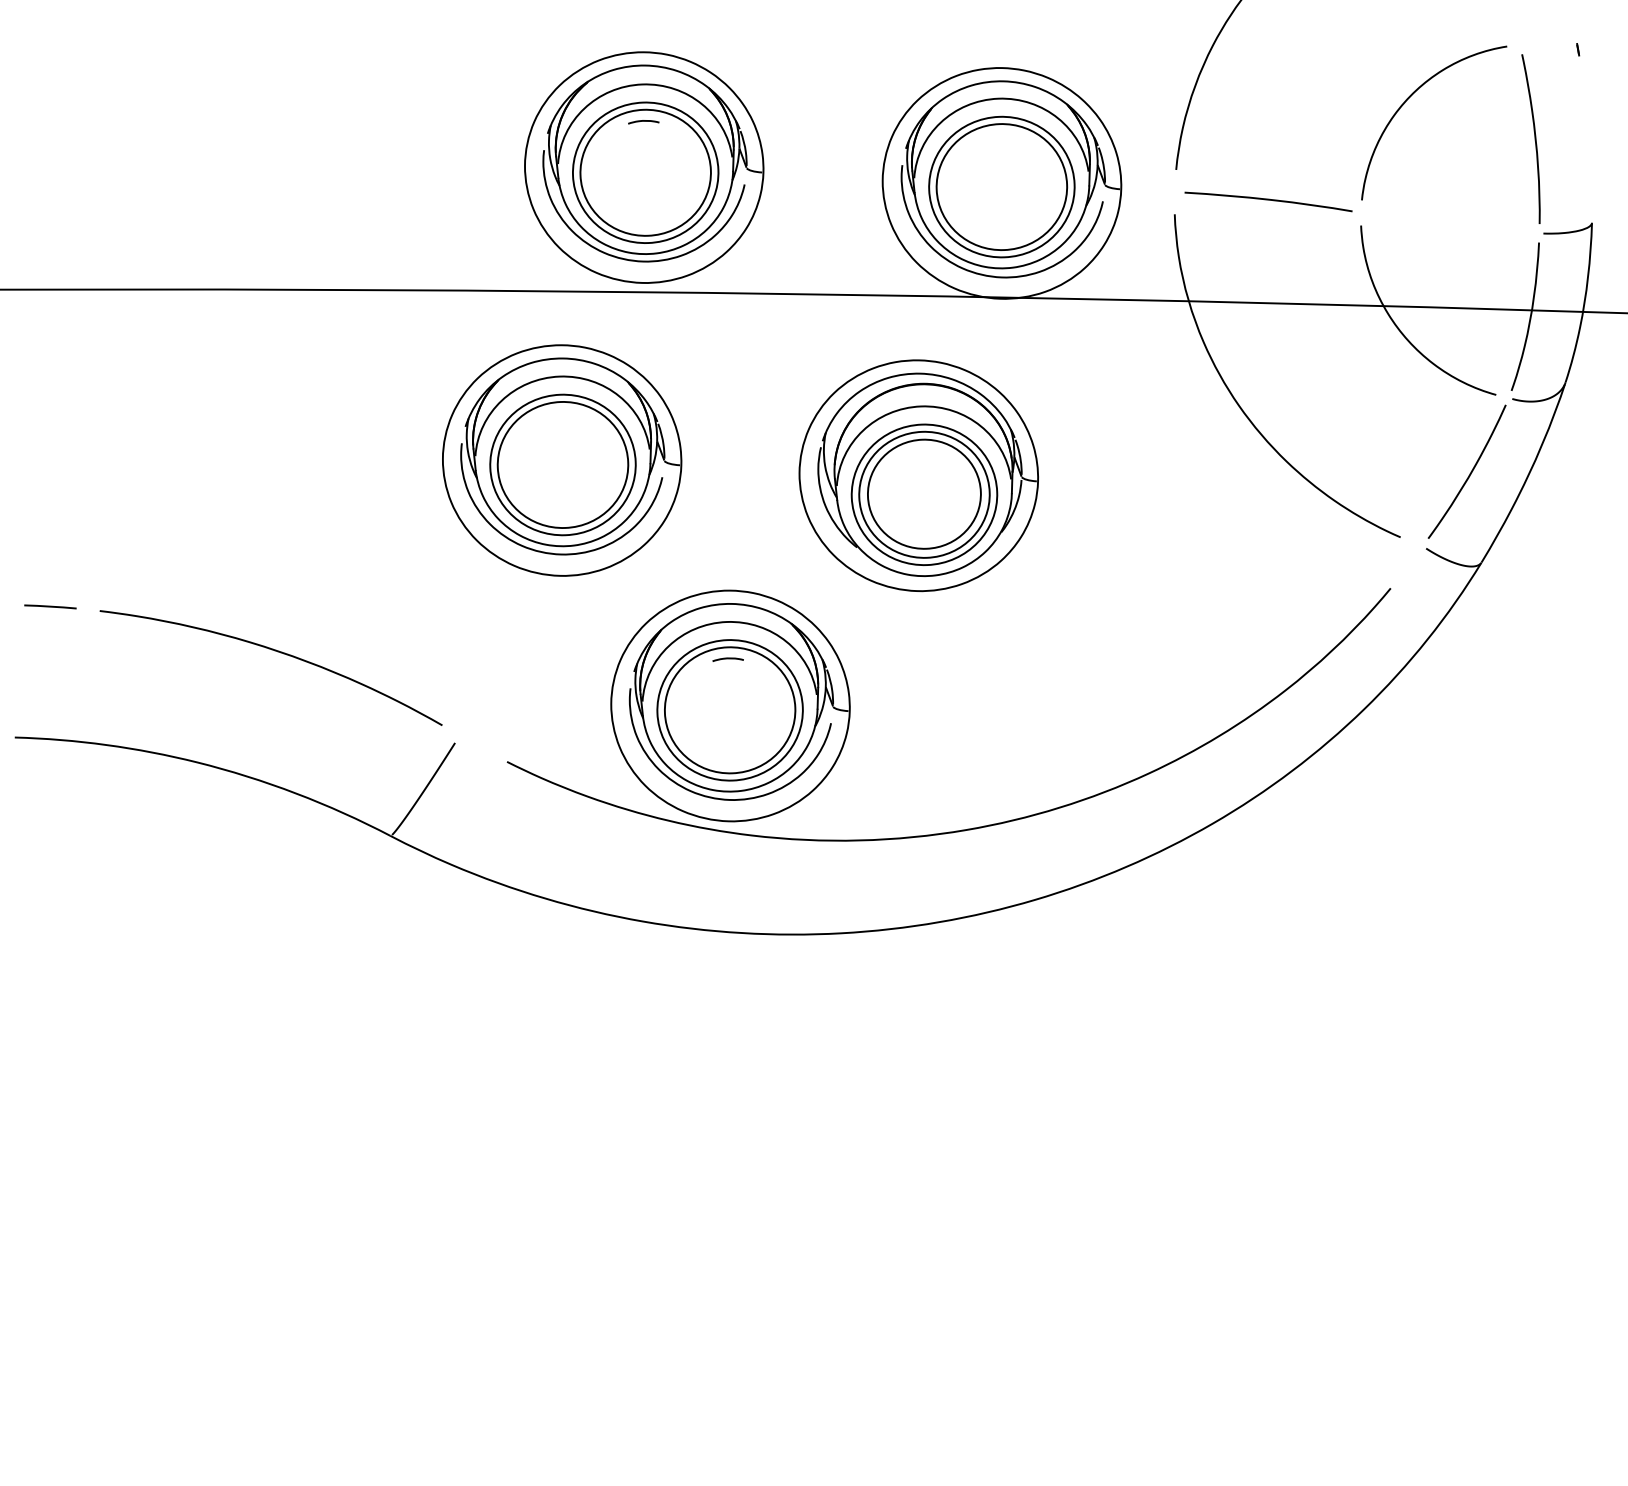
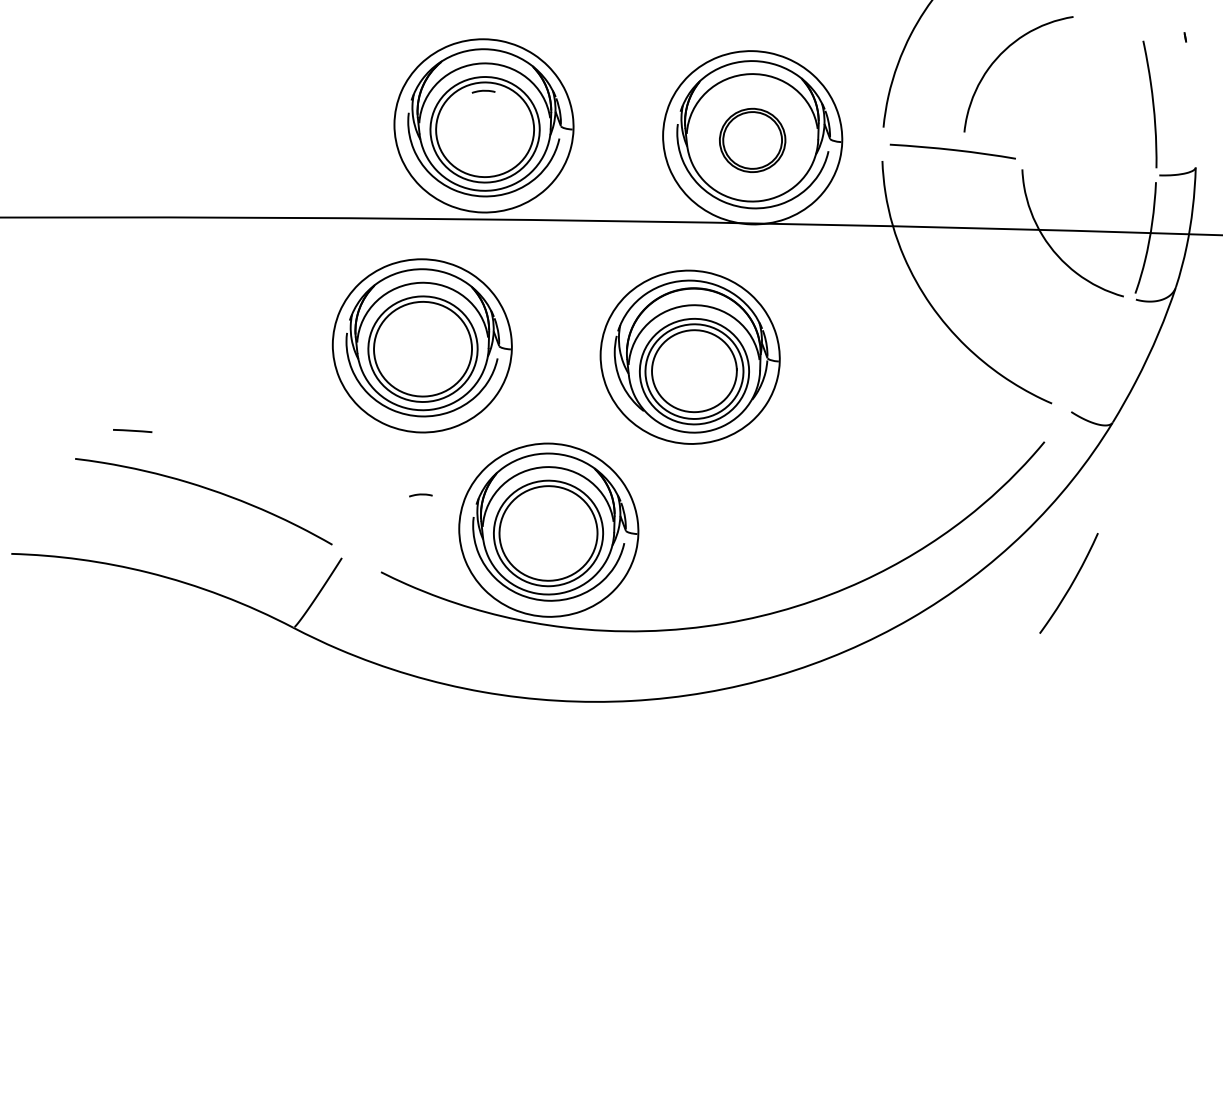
curve: (1410, 97) -> (1000, 55), moved
part: (1001, 186) -> (752, 140), size x0.6
curve: (1469, 473) -> (1070, 584), moved
line: (50, 606) -> (132, 430), moved
curve: (727, 659) -> (420, 495), moved

